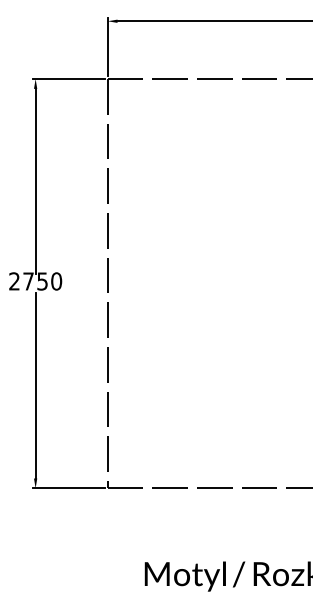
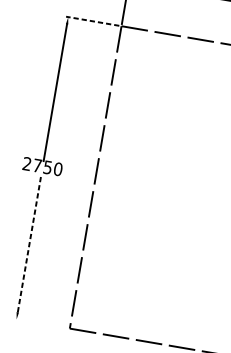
line: (68, 79) -> (92, 21), solid -> dashed
line: (35, 385) -> (29, 243), solid -> dashed
line: (68, 488) -> (40, 323), removed

